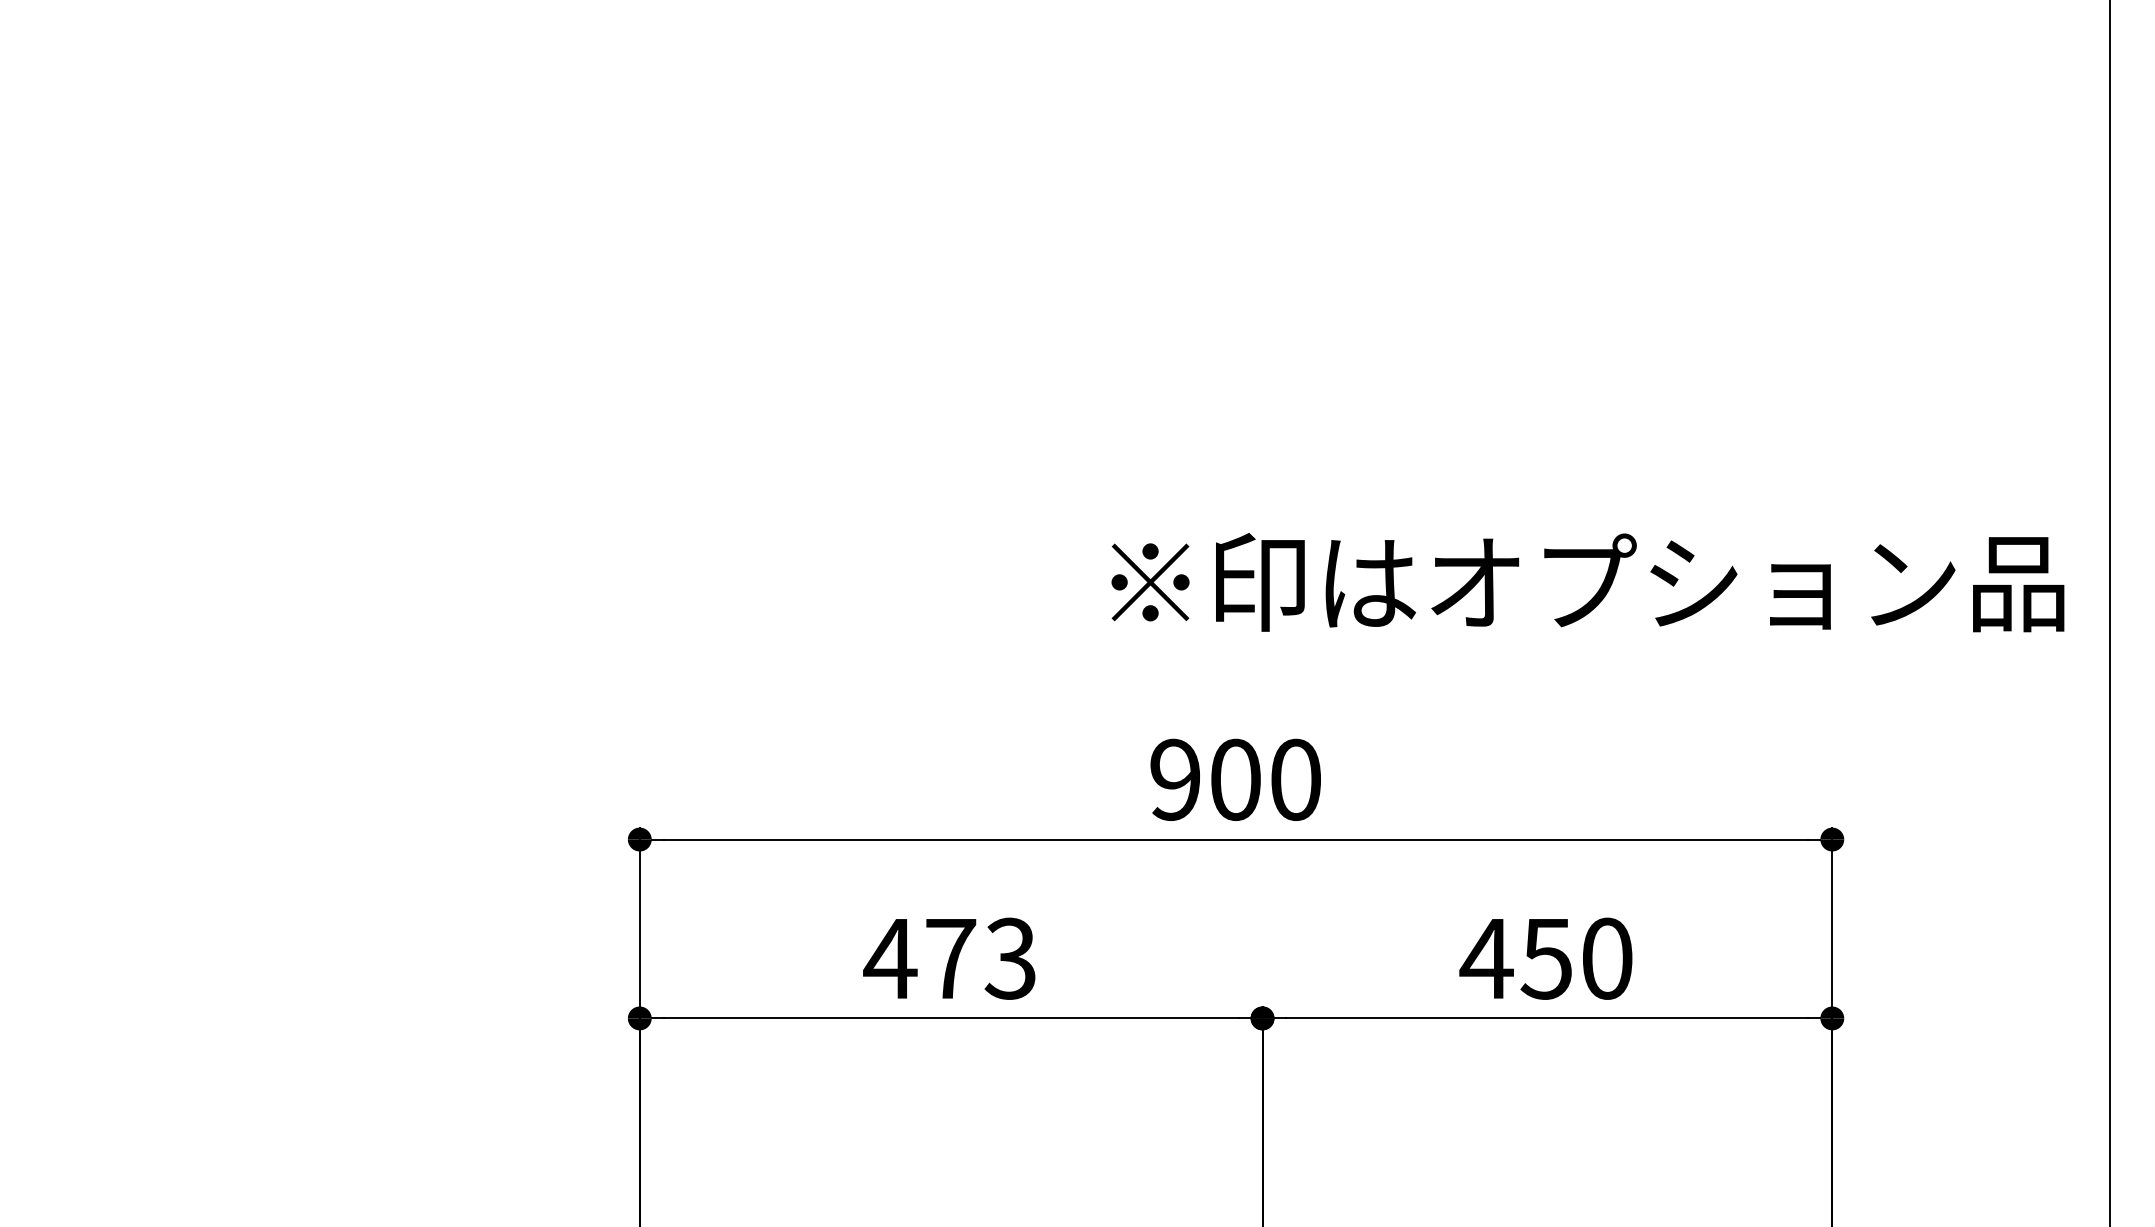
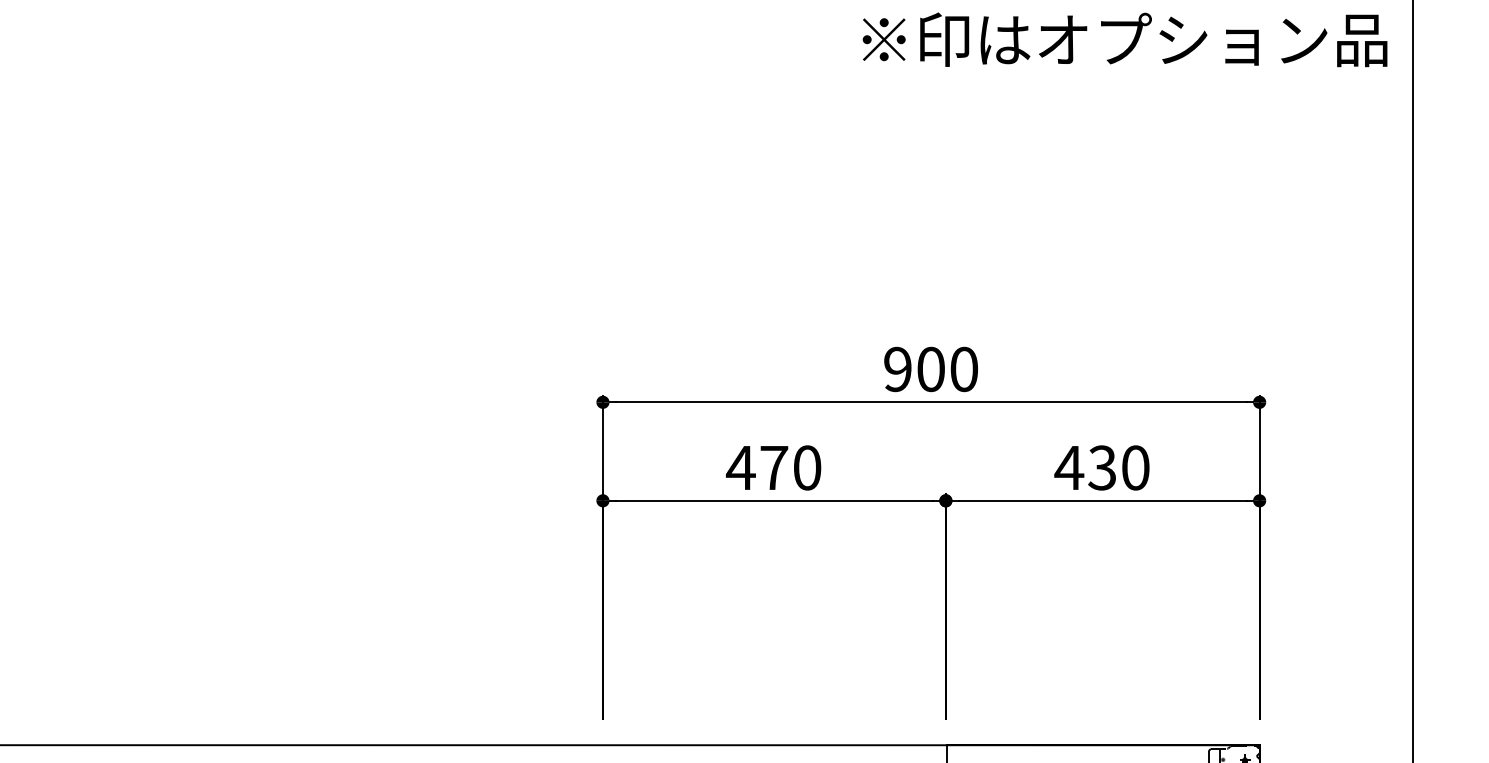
text: (1586, 582) -> (1124, 39), moved
text: (1011, 957) -> (807, 467), 473 -> 470
text: (1546, 957) -> (1102, 467), 450 -> 430

